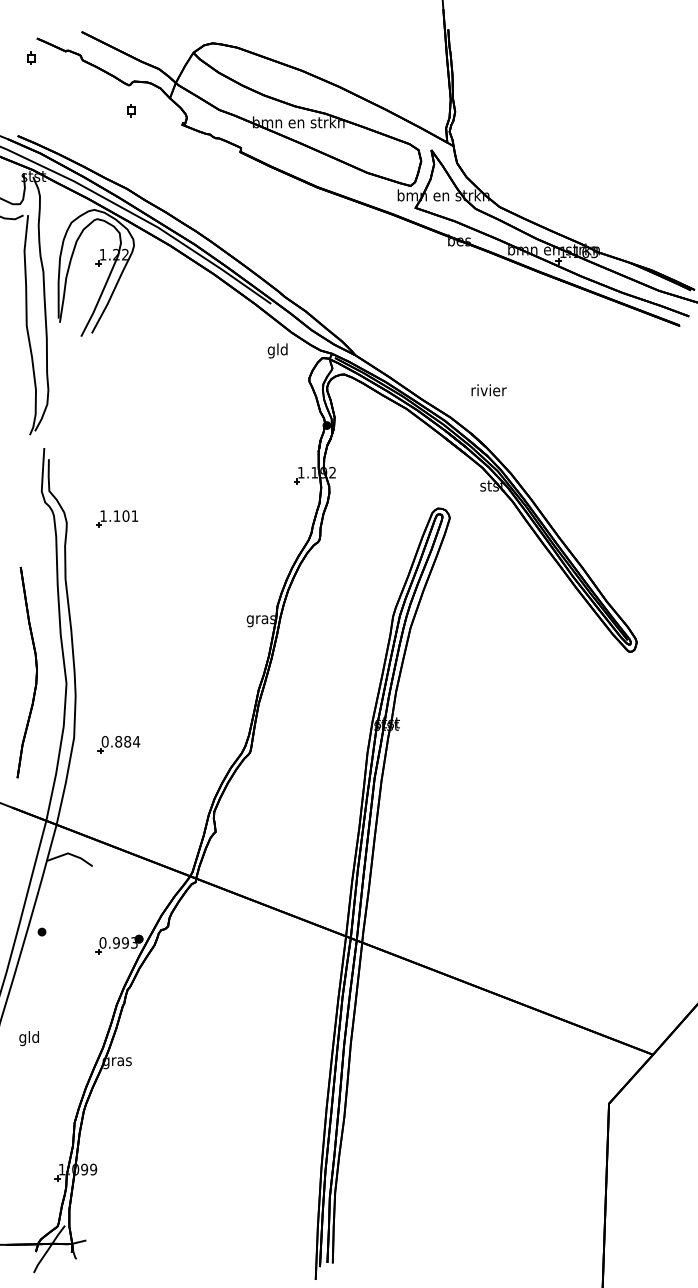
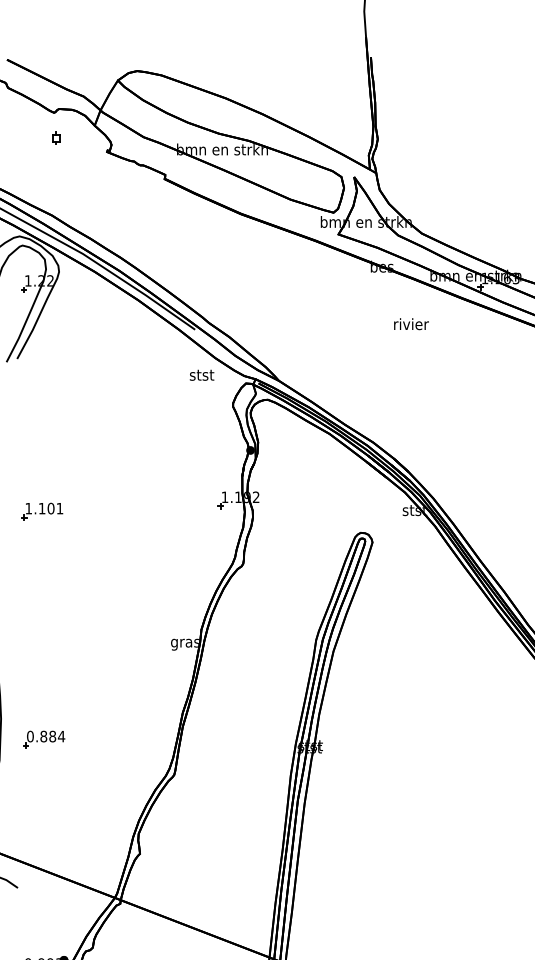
text: (277, 350) -> (201, 375), gld -> stst
text: (488, 390) -> (410, 324), moved
part: (117, 518) -> (42, 510), moved
part: (118, 744) -> (43, 739), moved

